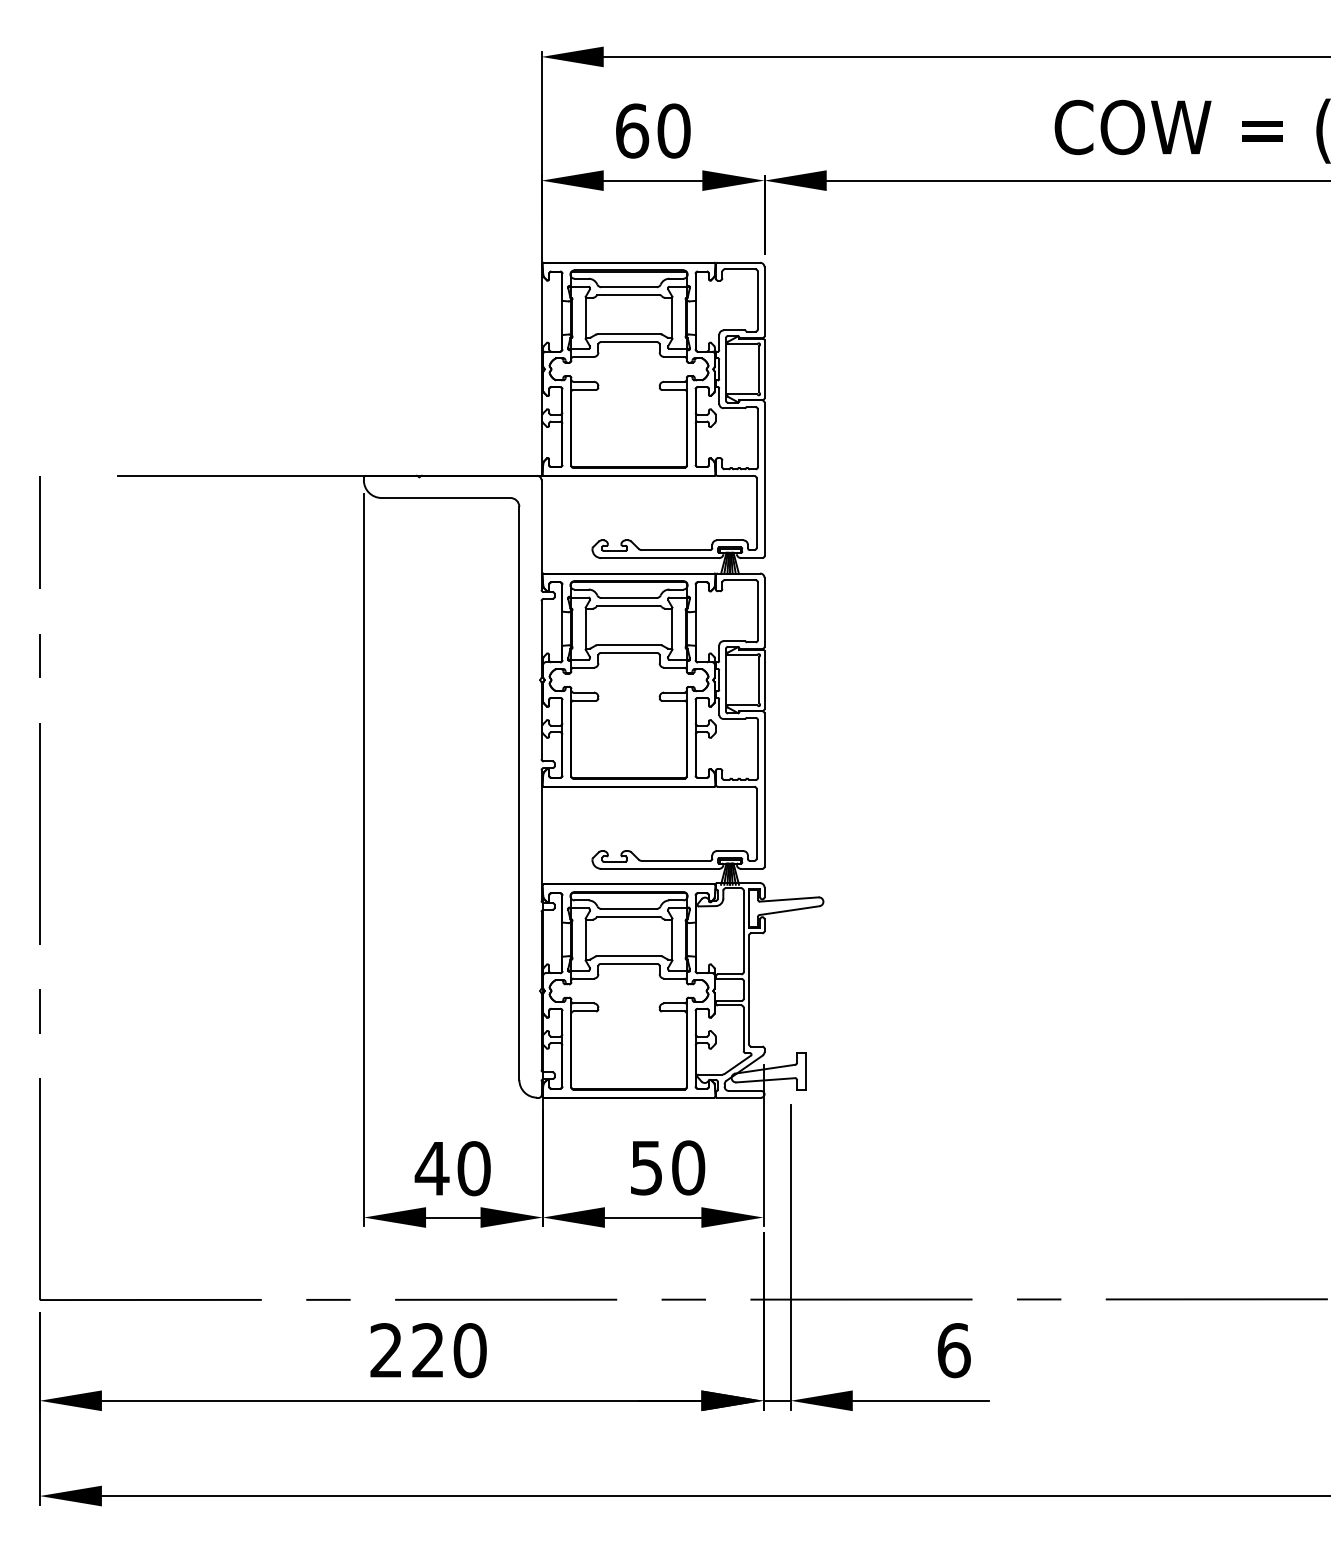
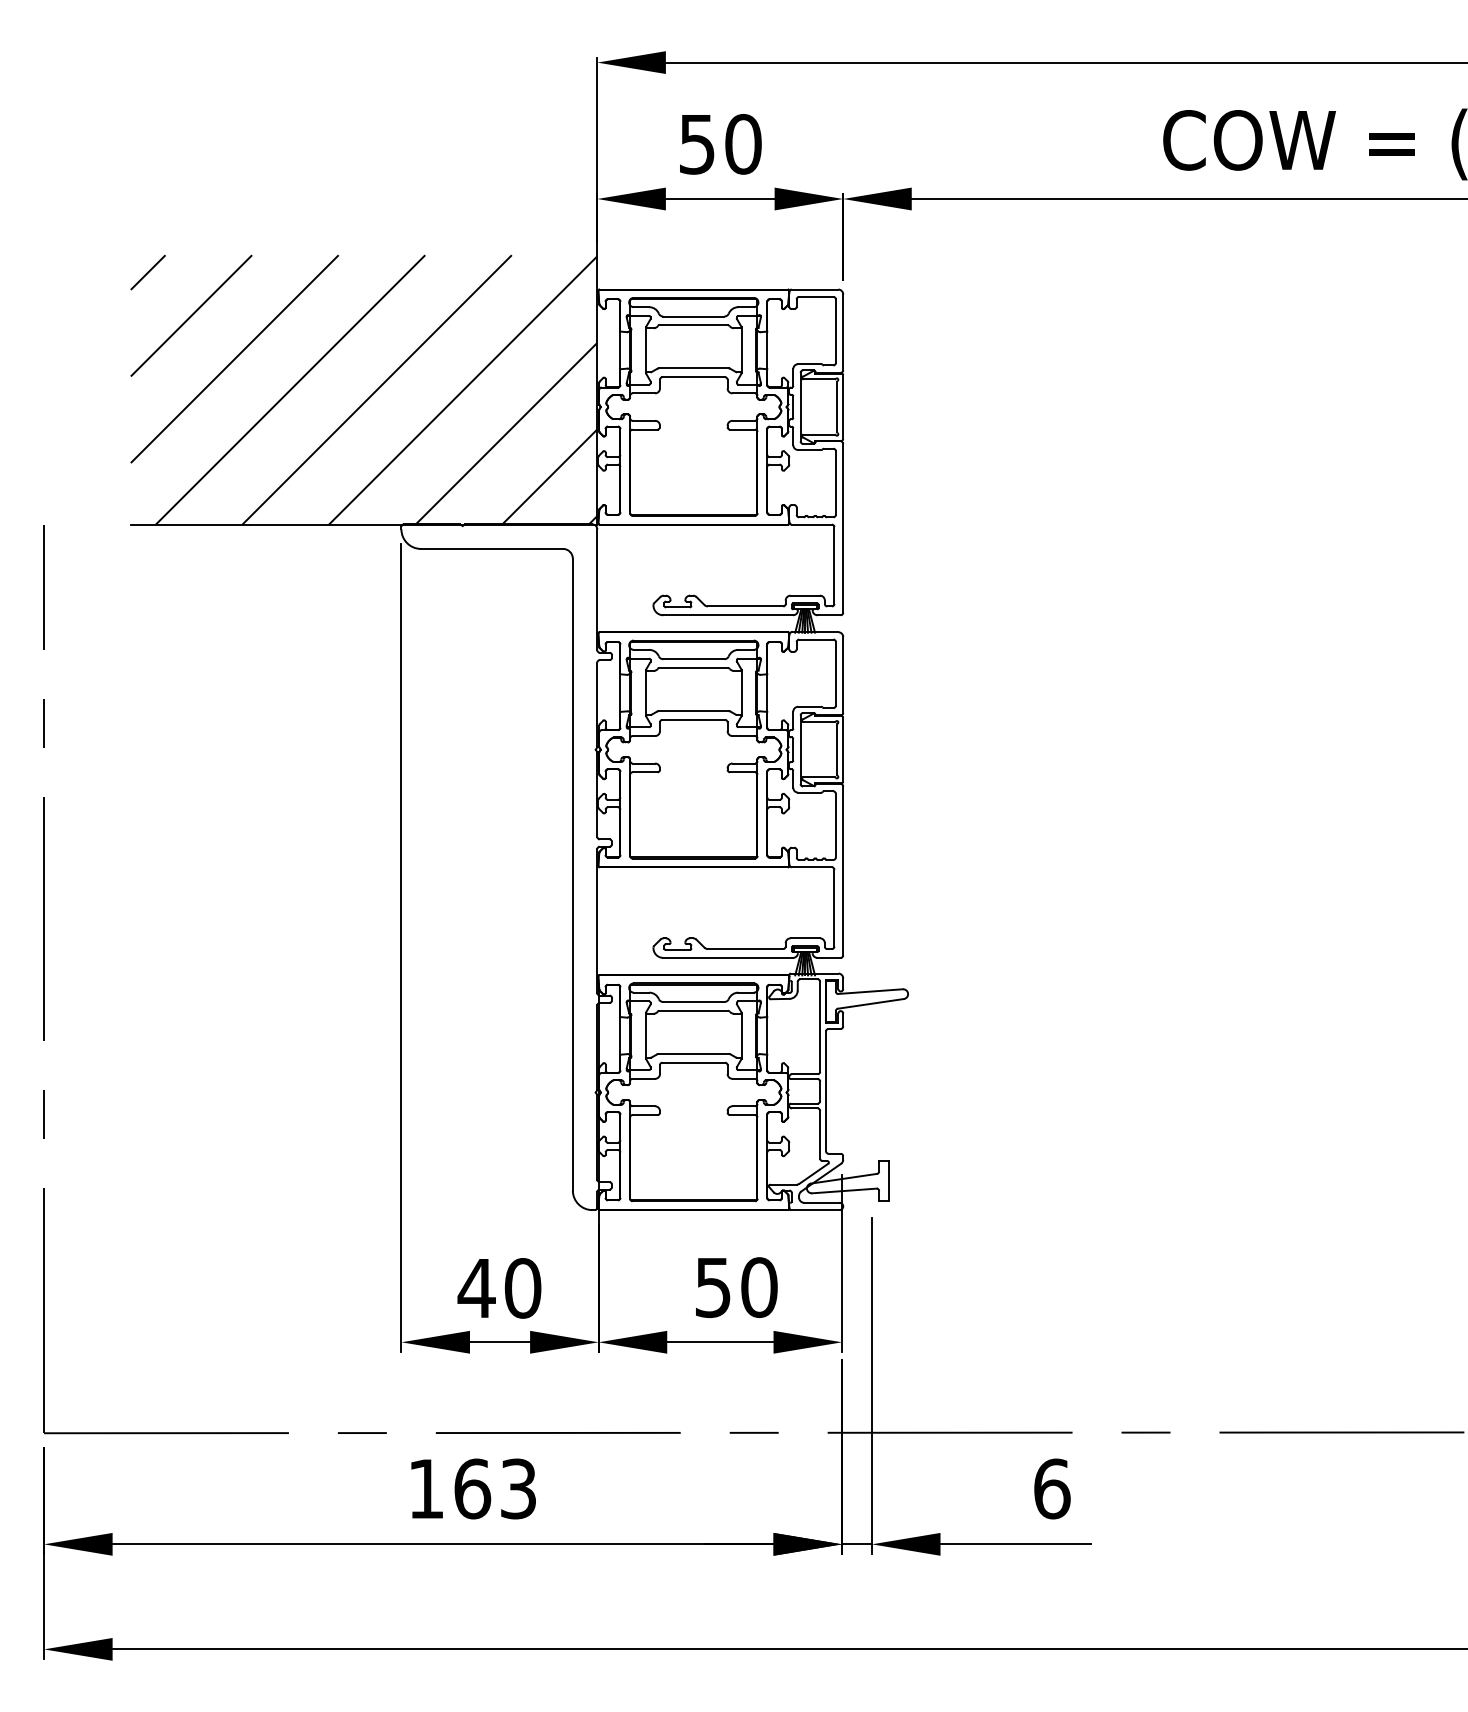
text: (632, 130) -> (697, 143), 60 -> 50
hatch: (329, 353) -> (363, 389), added
text: (428, 1350) -> (472, 1488), 220 -> 163

